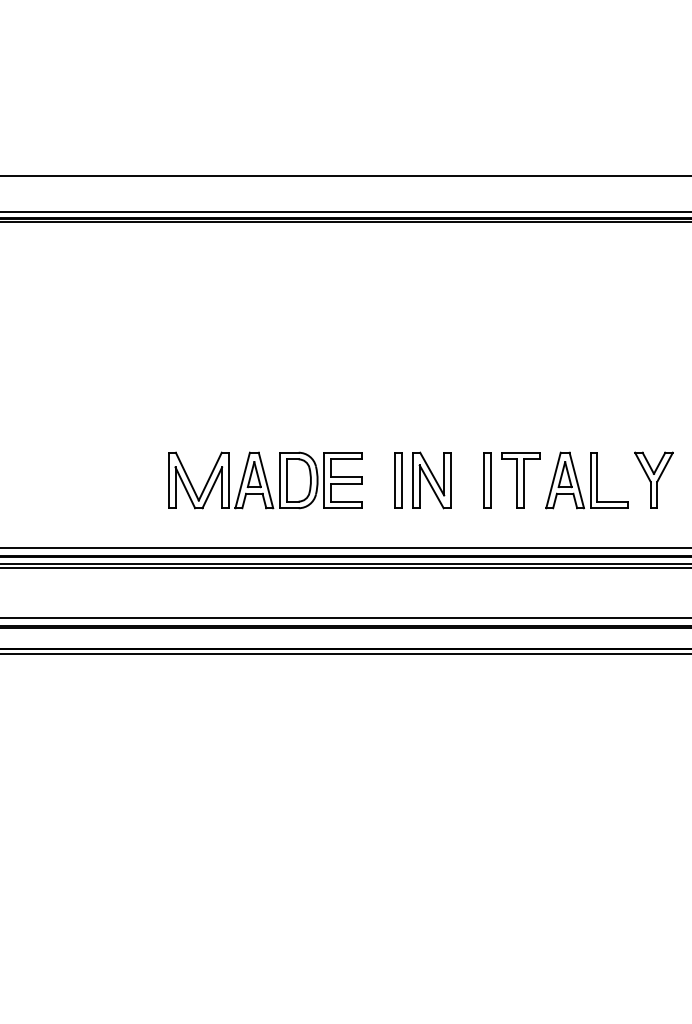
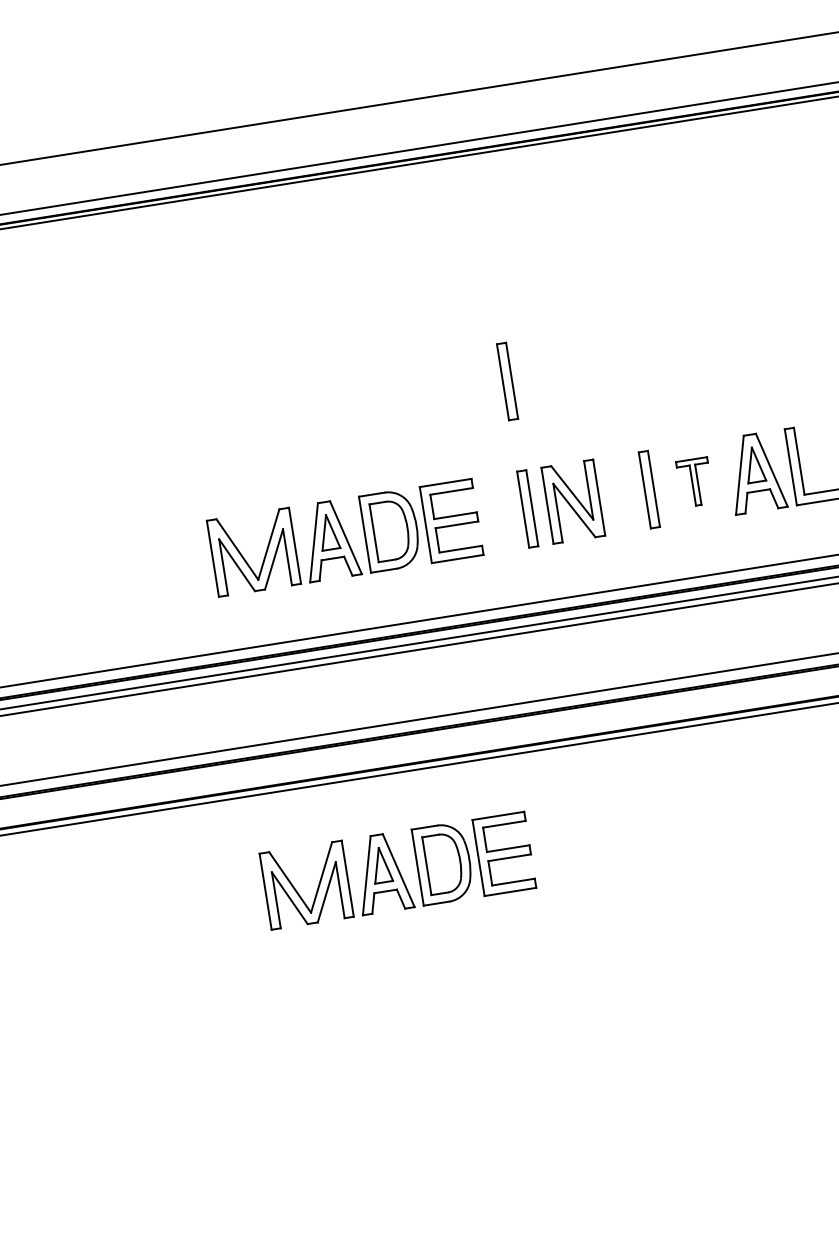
part: (398, 387) -> (507, 381), added
part: (520, 480) -> (694, 482), size x0.6
part: (265, 723) -> (398, 870), added

